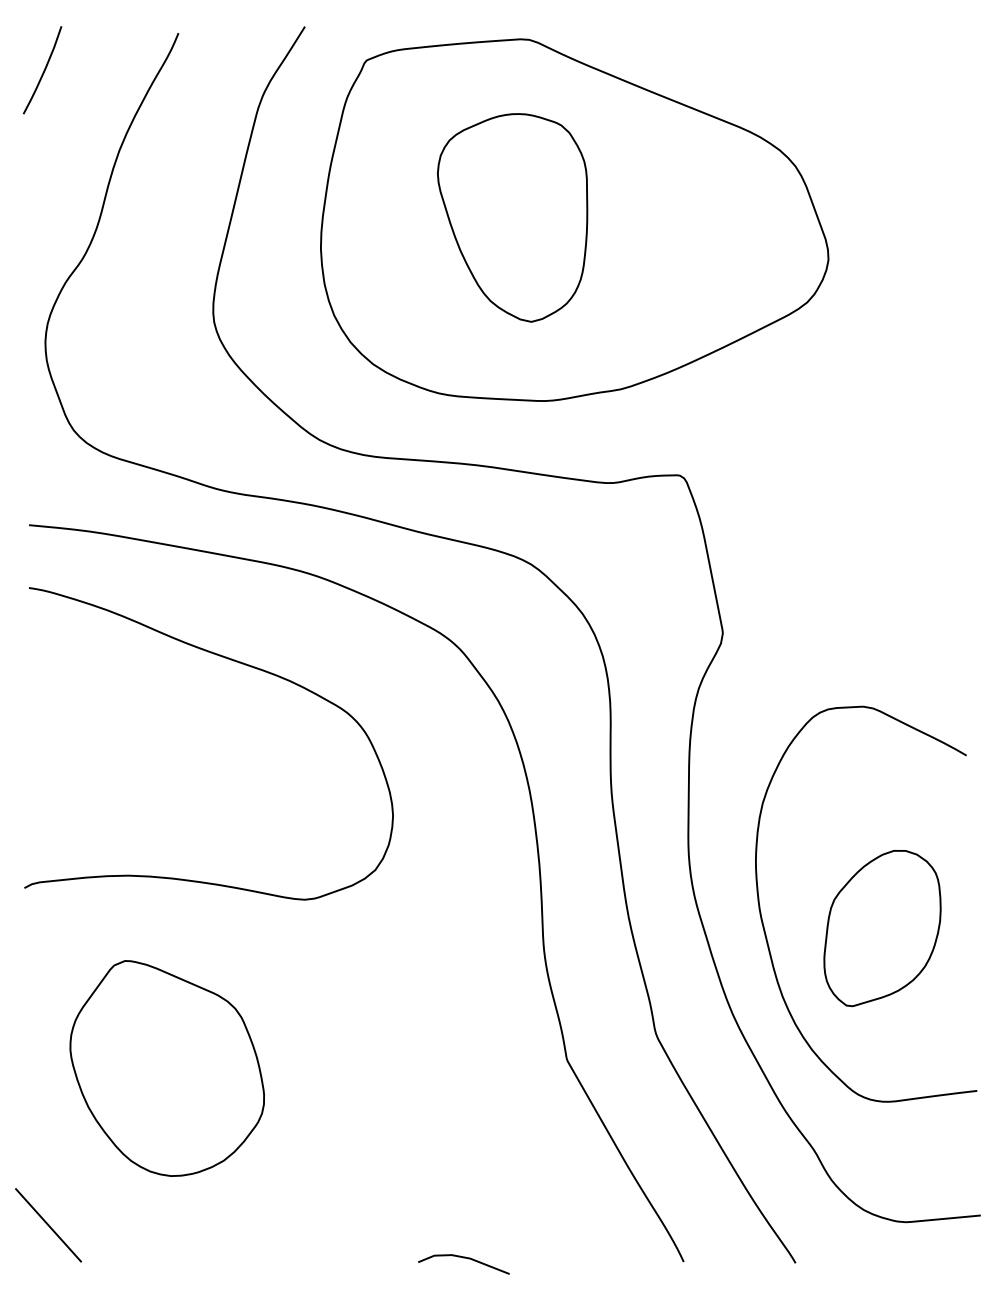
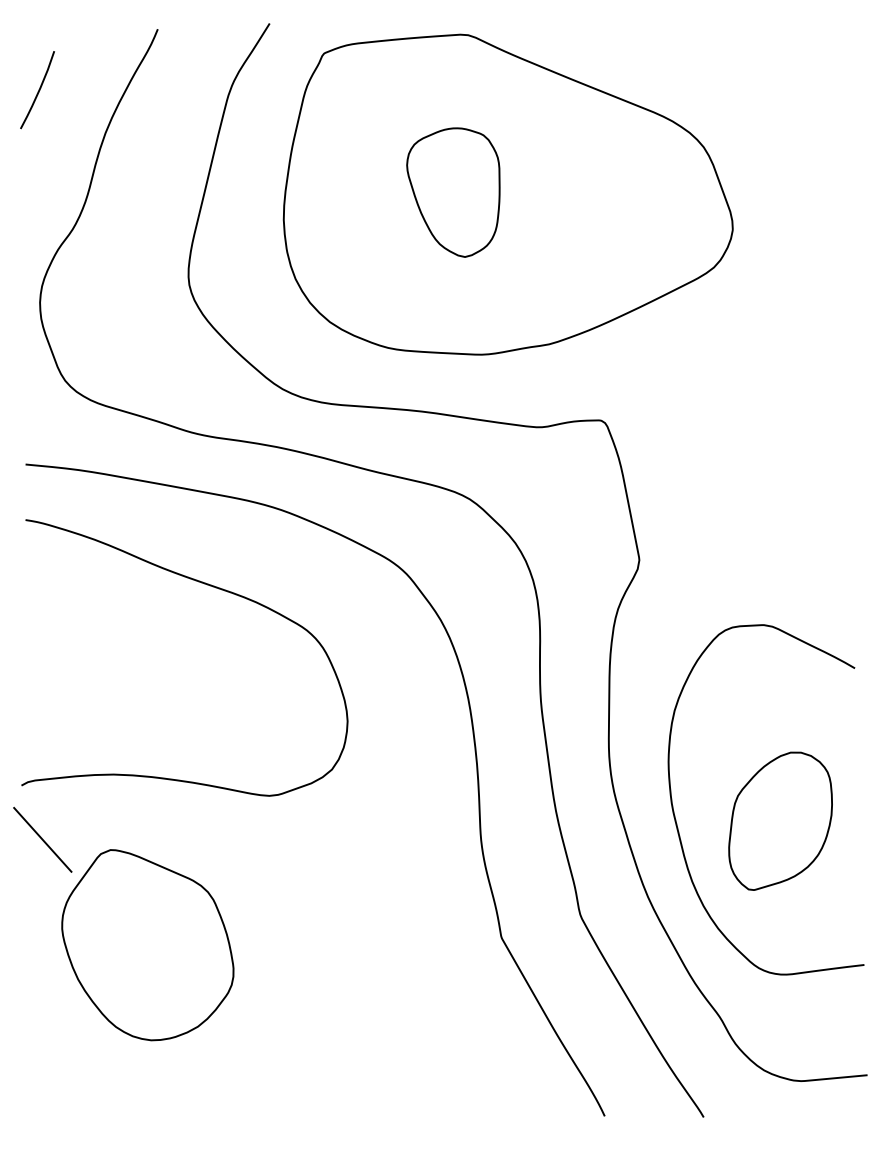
curve: (43, 70) -> (38, 90), moved
part: (512, 217) -> (453, 192), size x0.7
line: (48, 1224) -> (42, 839), moved
line: (464, 1258) -> (410, 1113), removed

